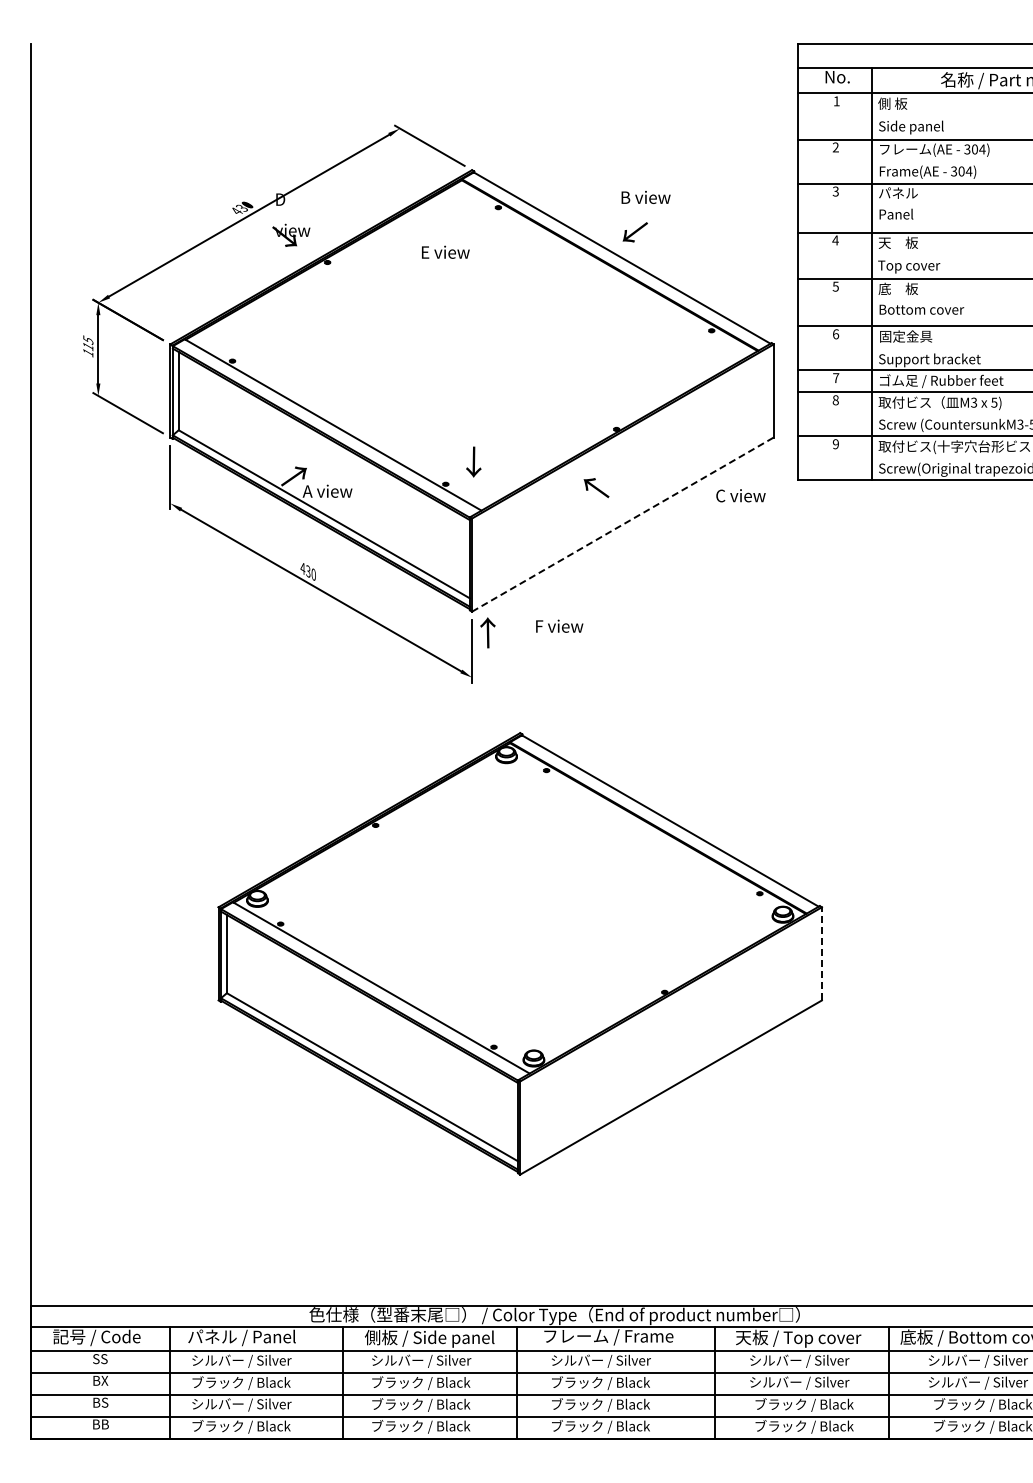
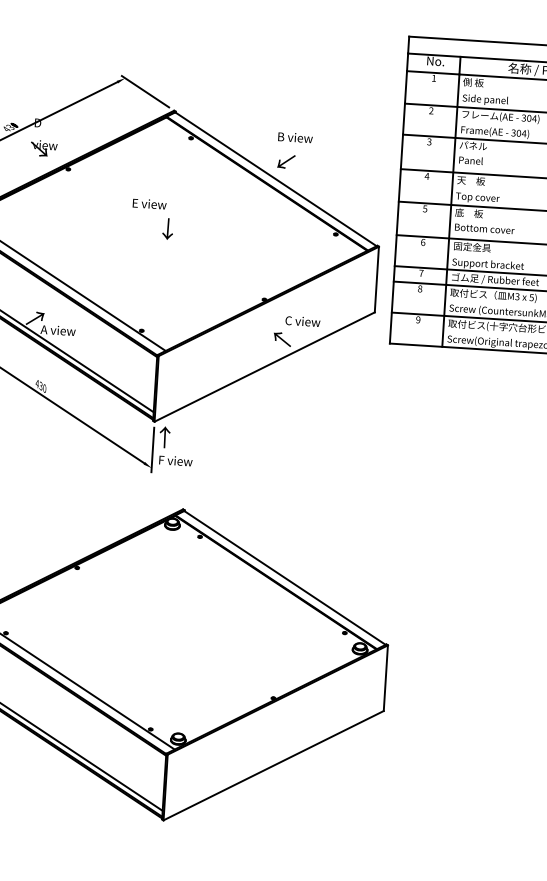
text: (445, 251) -> (149, 203), moved
text: (473, 461) -> (167, 228), moved
text: (596, 488) -> (282, 339), moved
text: (740, 495) -> (302, 321), moved
line: (623, 524) -> (265, 367), dashed -> solid
text: (559, 625) -> (175, 460), moved
line: (821, 953) -> (385, 677), dashed -> solid

